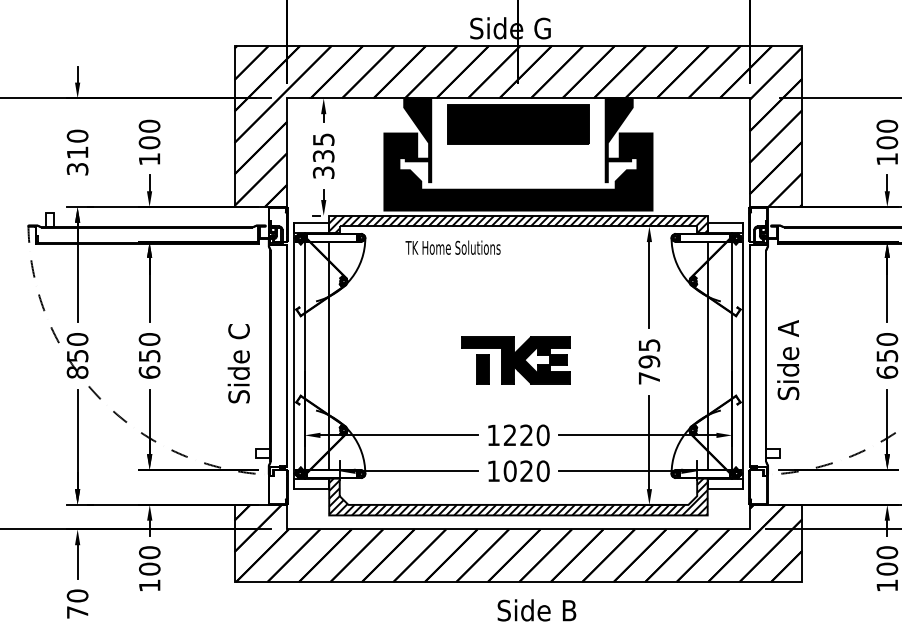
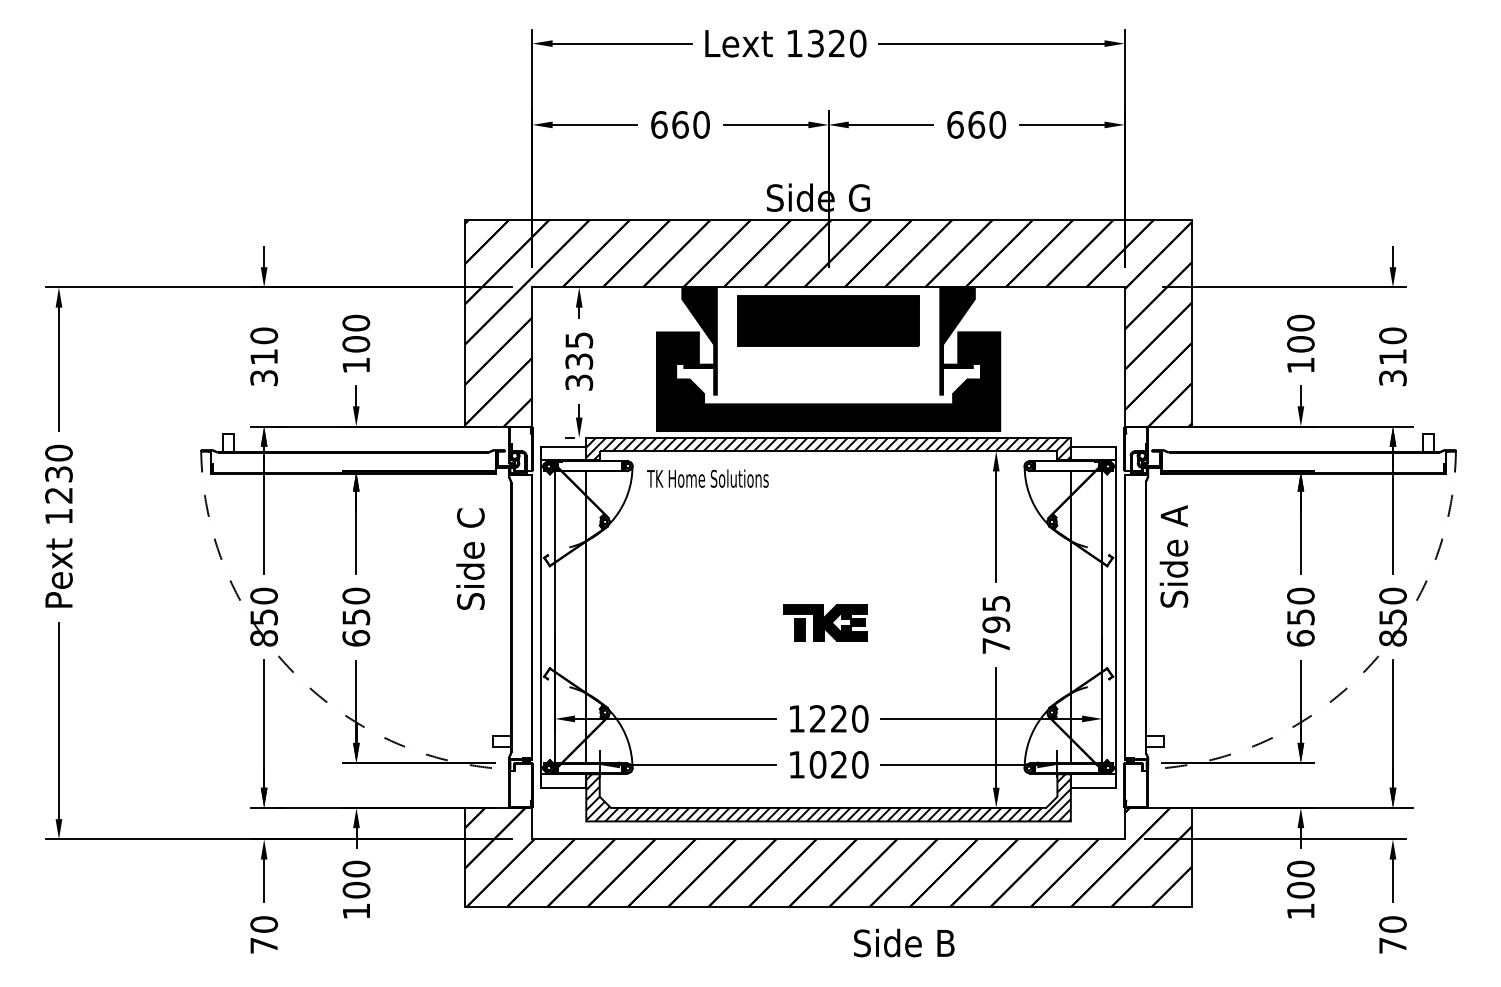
text: (452, 247) -> (707, 478), moved
part: (515, 360) -> (824, 622), size x0.6
text: (787, 360) -> (1173, 556), moved
text: (238, 363) -> (470, 558), moved
text: (537, 609) -> (904, 942), moved

